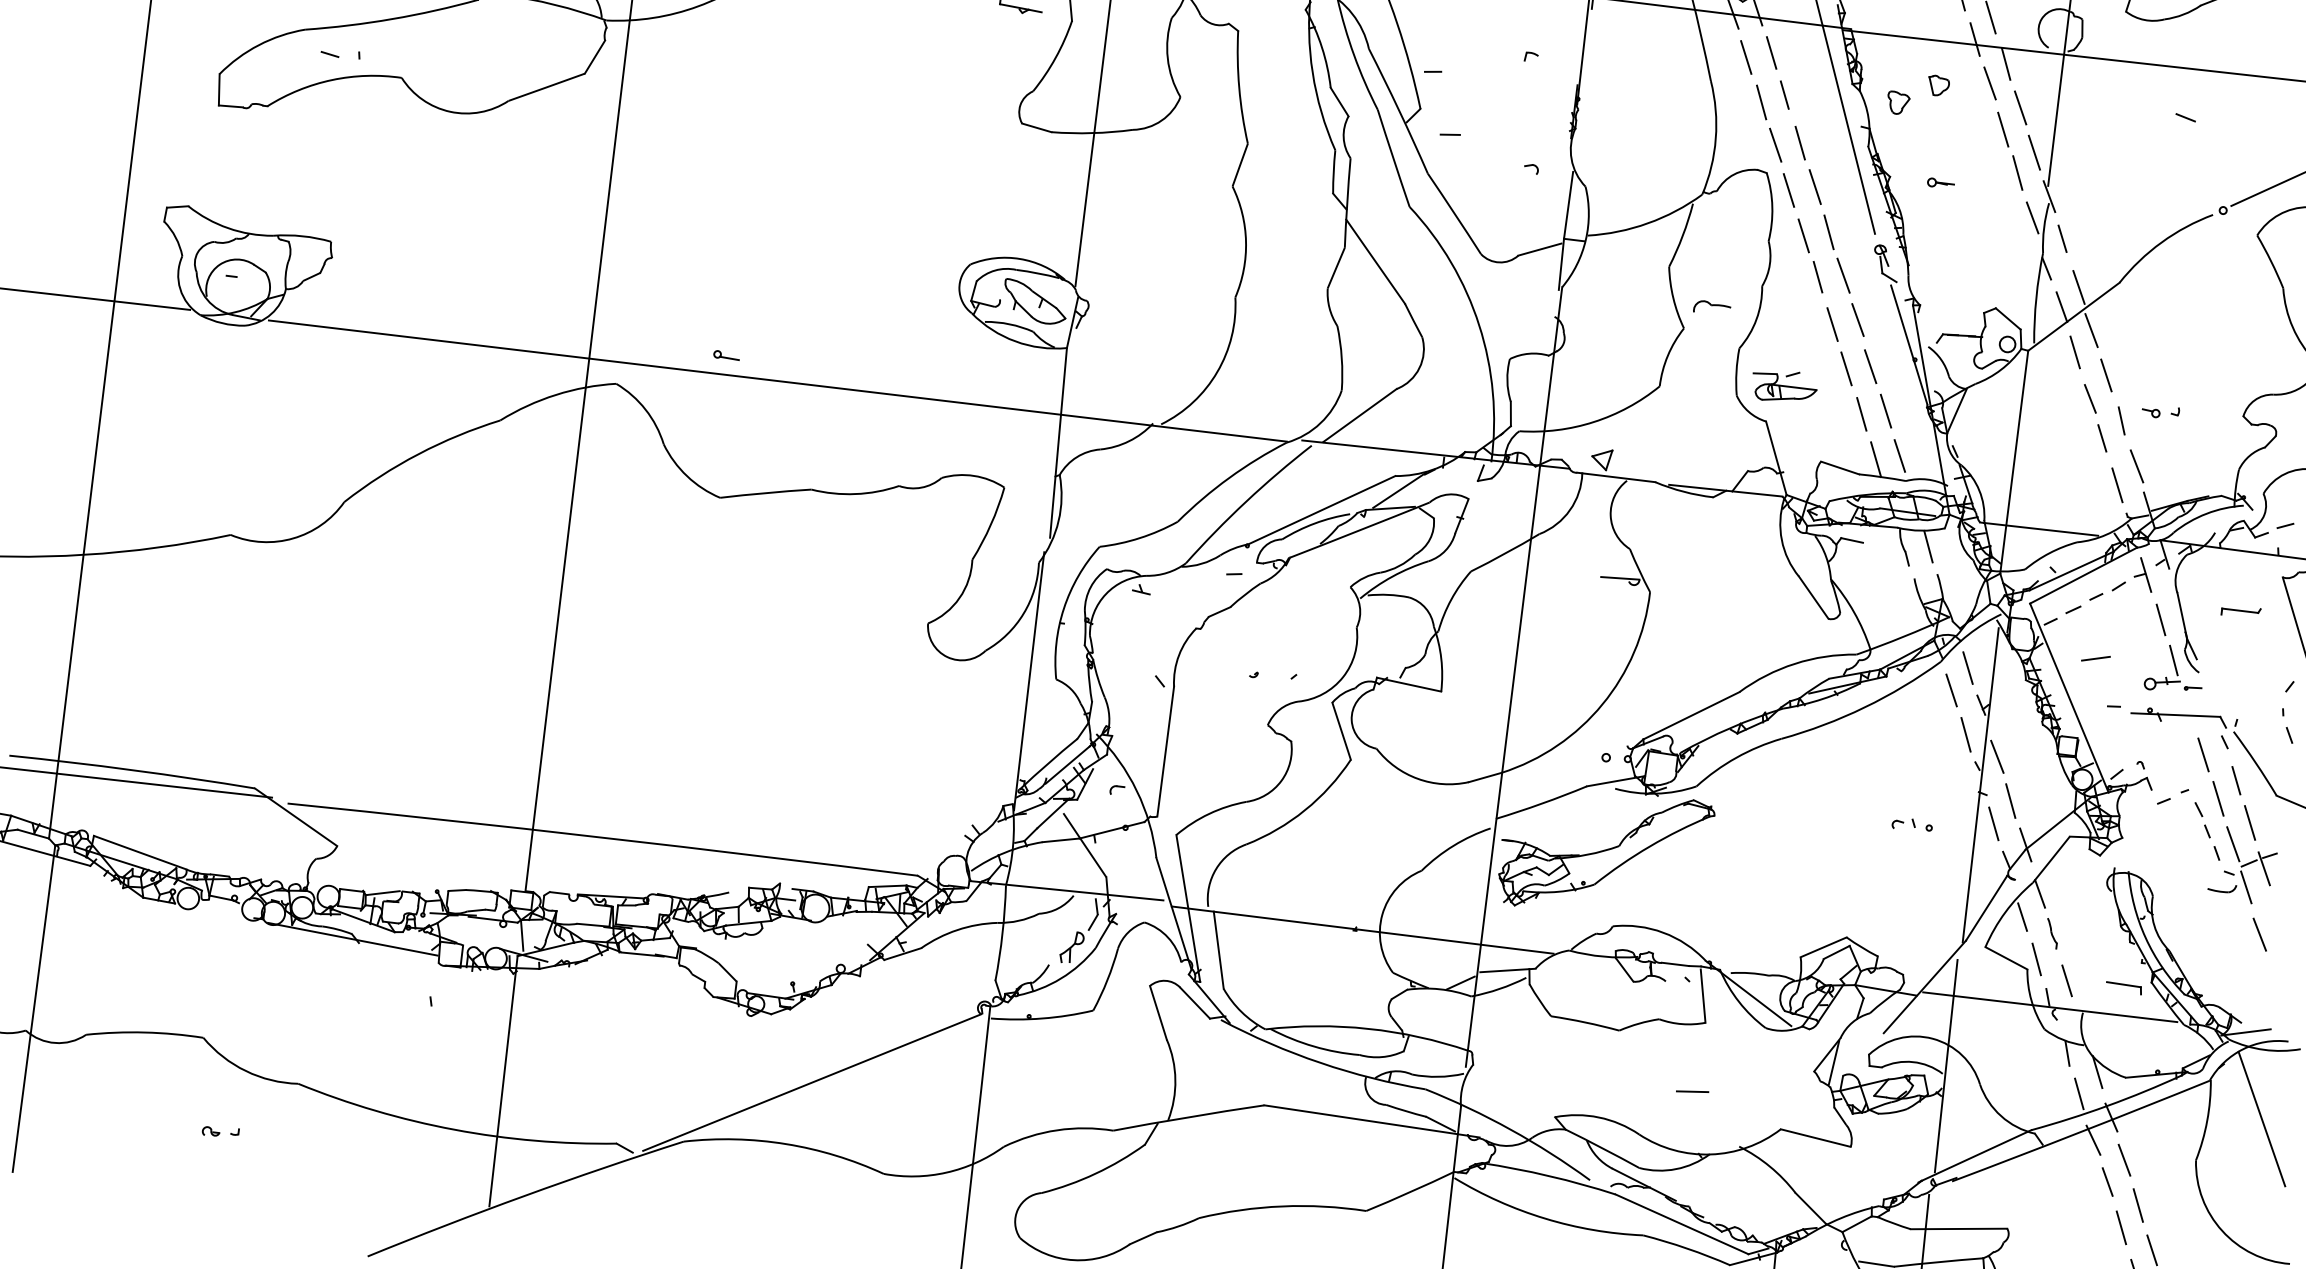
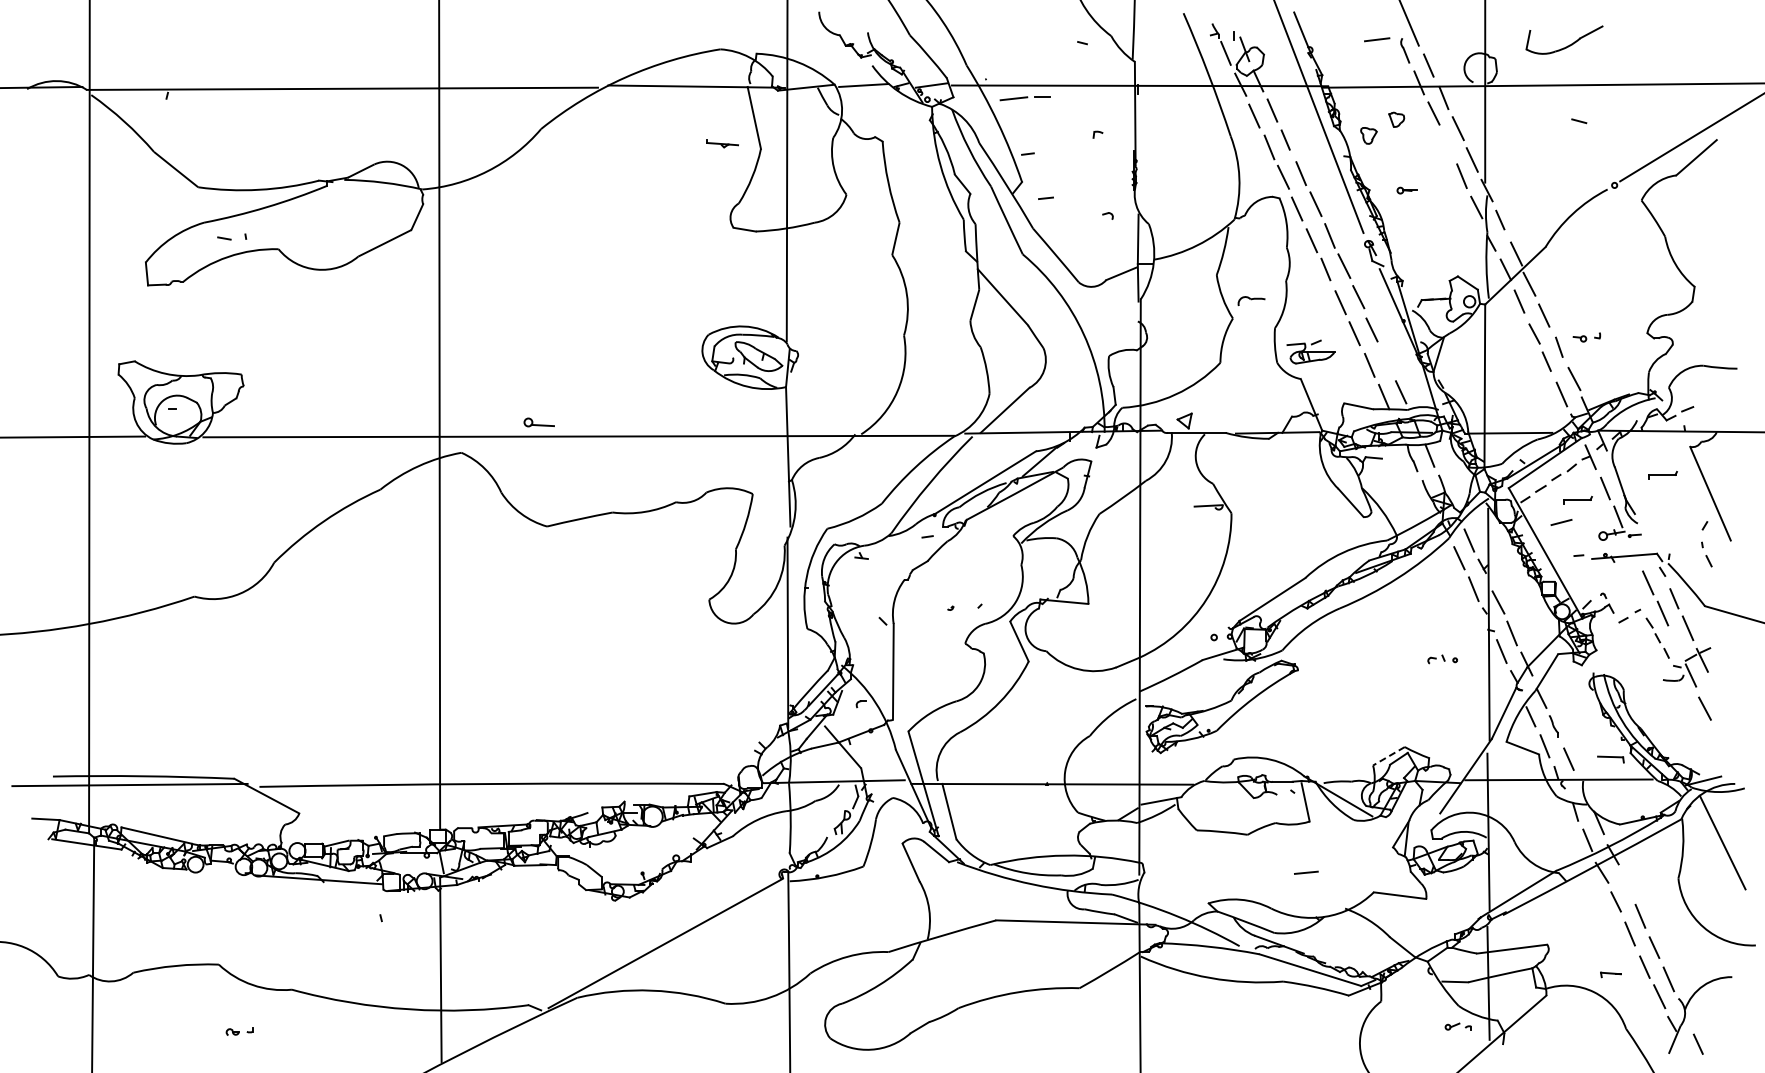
line: (2003, 129) -> (1447, 145), removed
part: (726, 355) -> (539, 422), size x1.6
line: (1885, 410) -> (1386, 360), removed
part: (2121, 630) -> (1577, 499), added
line: (2232, 844) -> (1677, 645), removed
line: (1823, 947) -> (1388, 756), solid -> dashed
line: (2123, 1159) -> (1625, 884), removed

